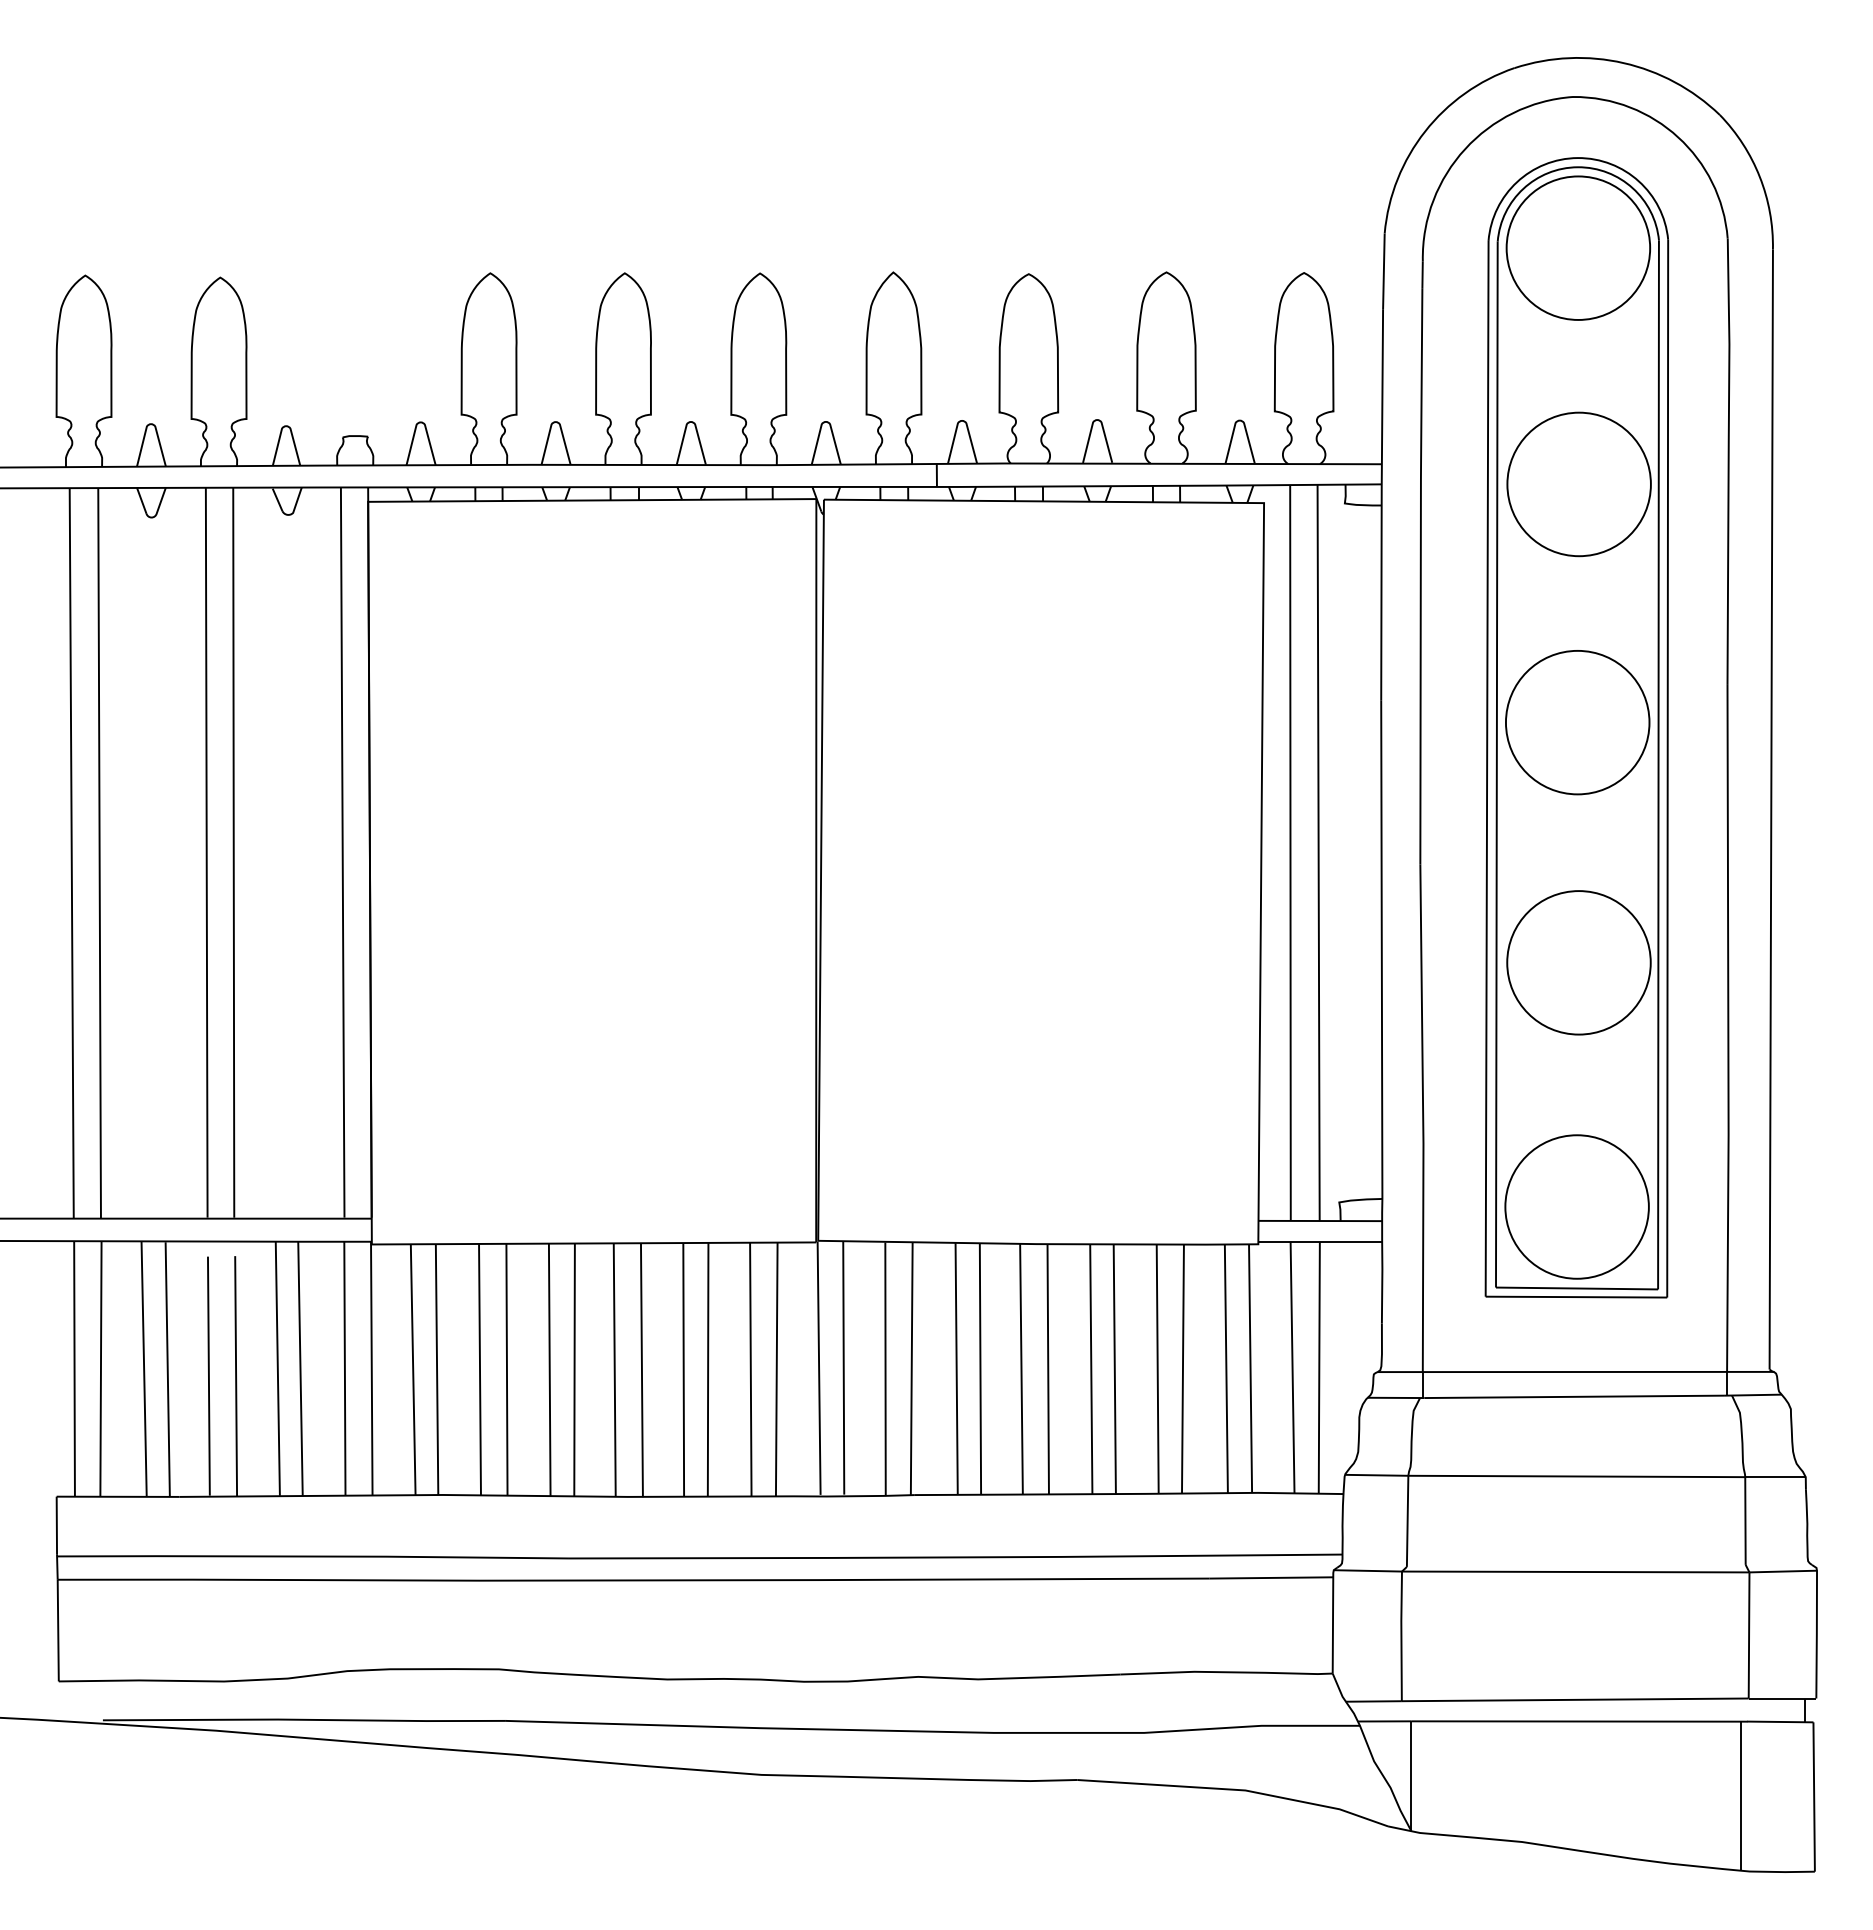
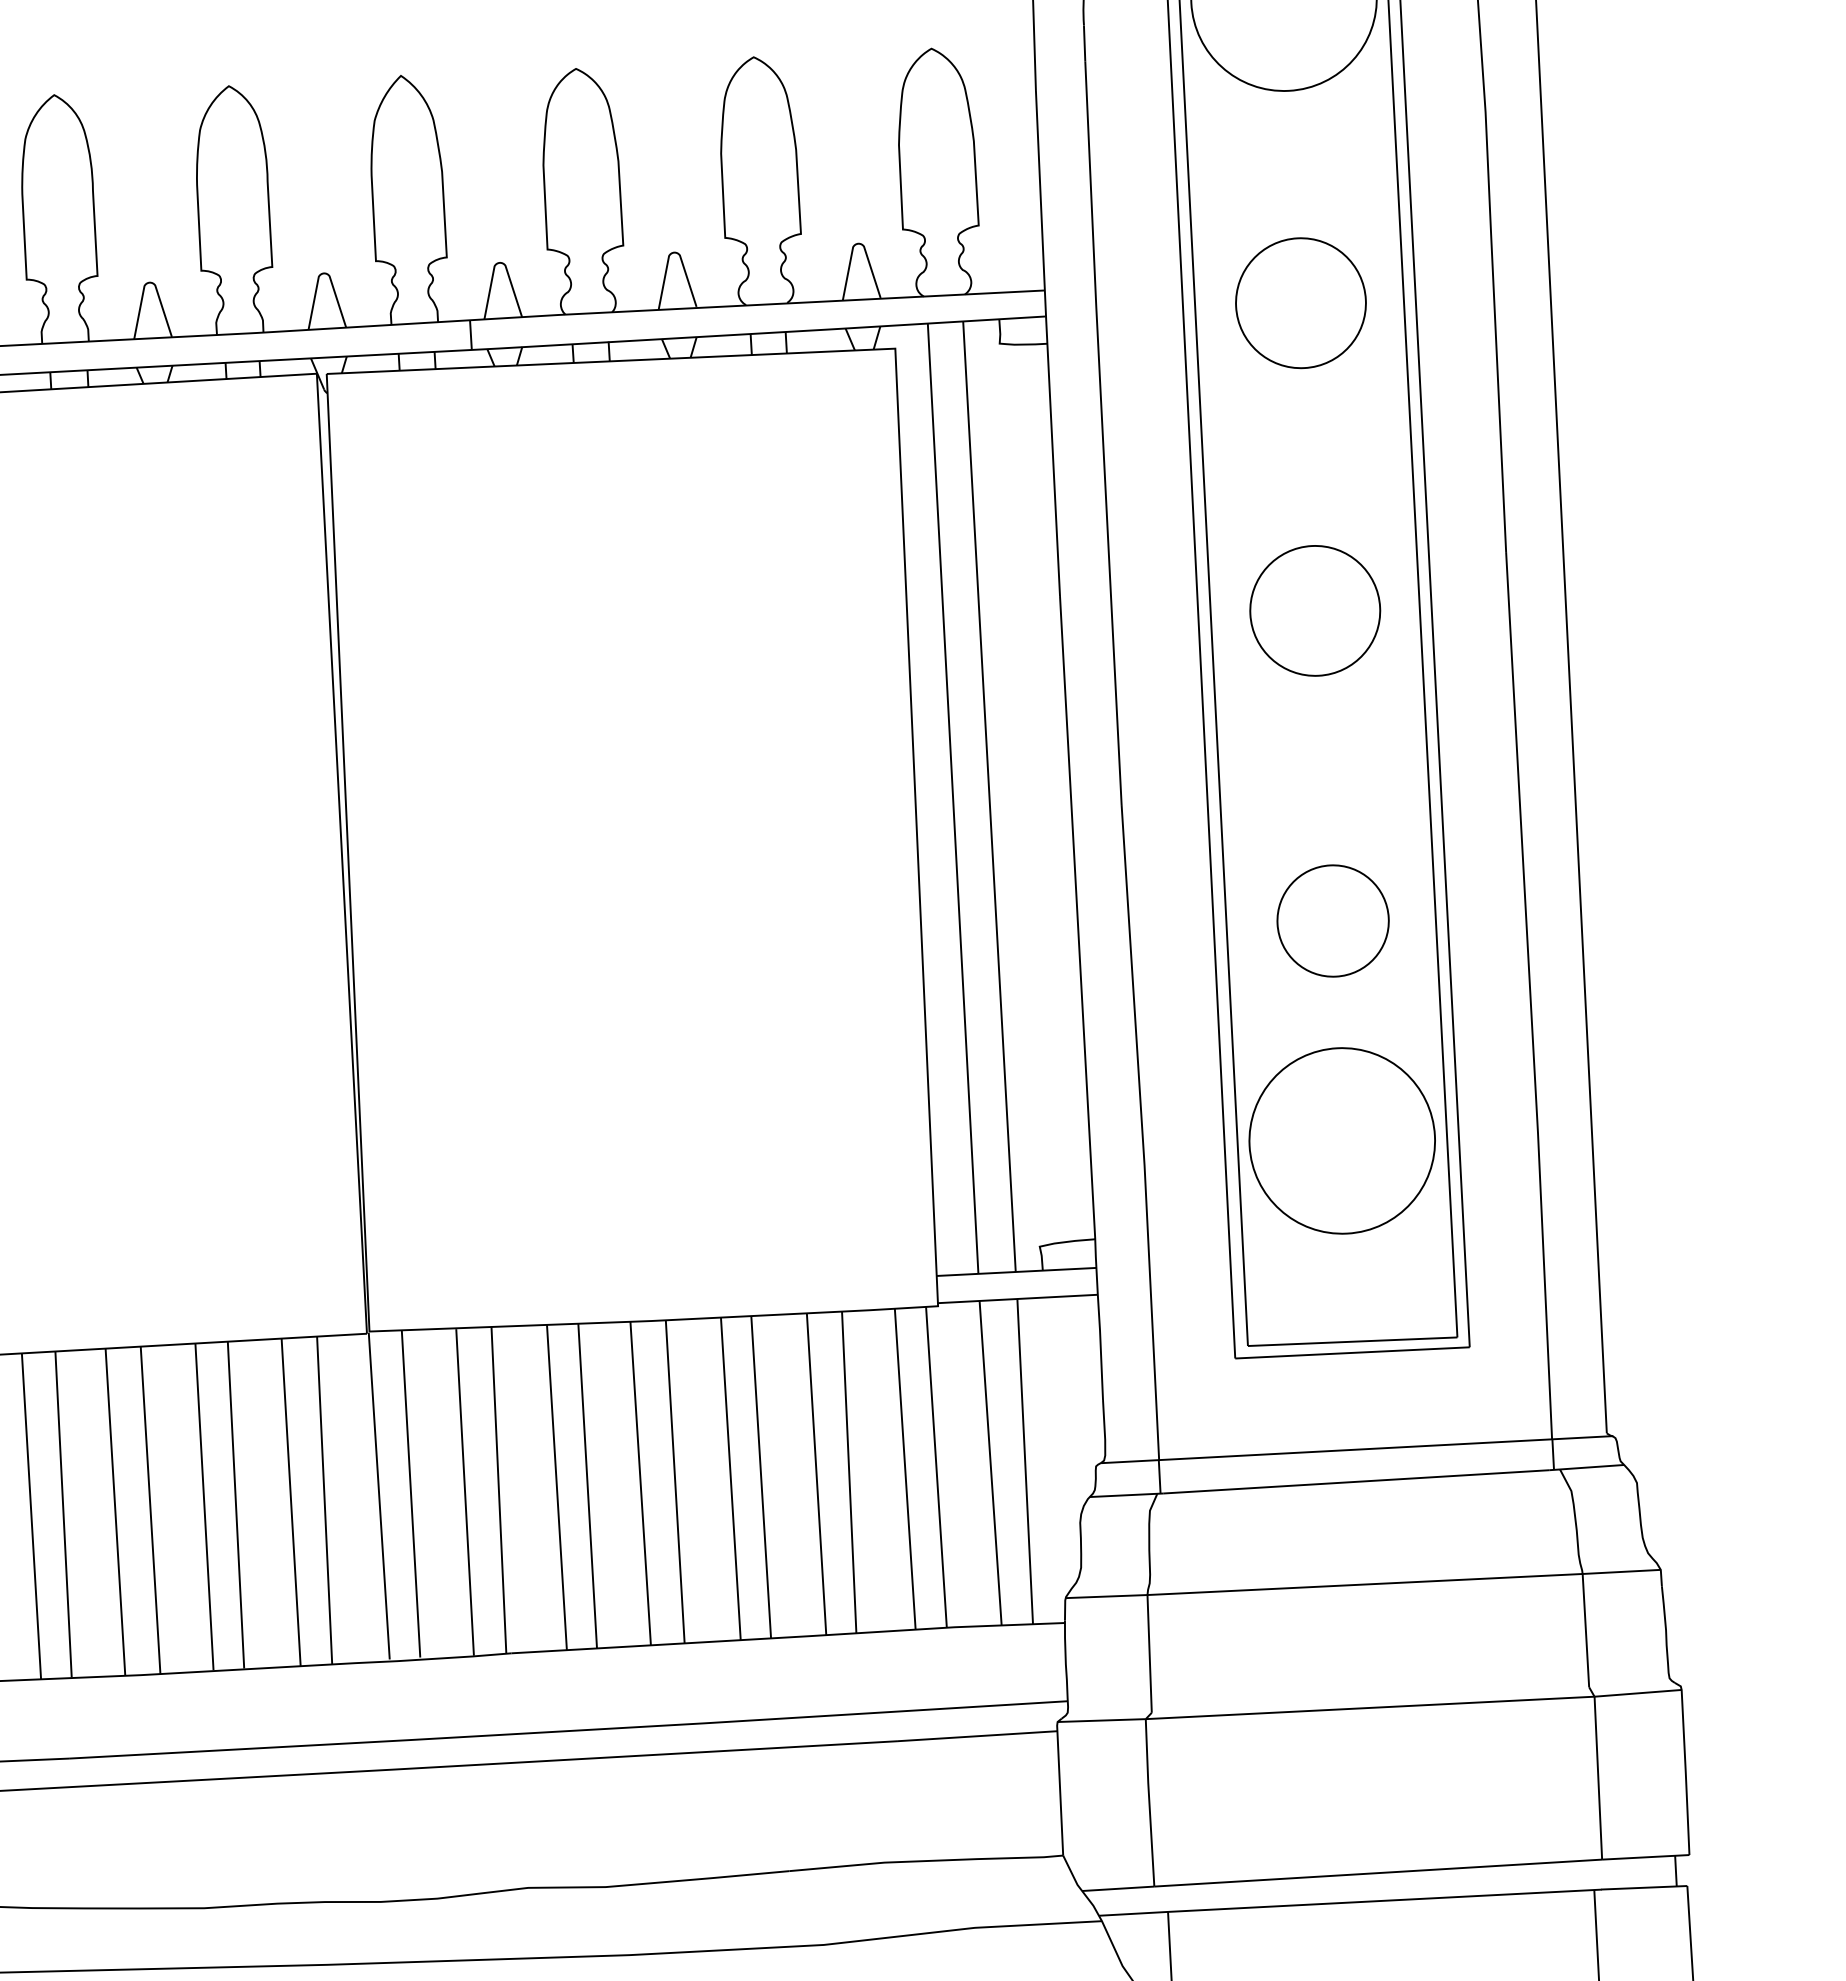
circle: (1578, 484) -> (1300, 303), size x0.7
circle: (1577, 722) -> (1314, 610), size x0.7
circle: (1578, 962) -> (1332, 920), size x0.6
circle: (1576, 1206) -> (1341, 1140), moved

